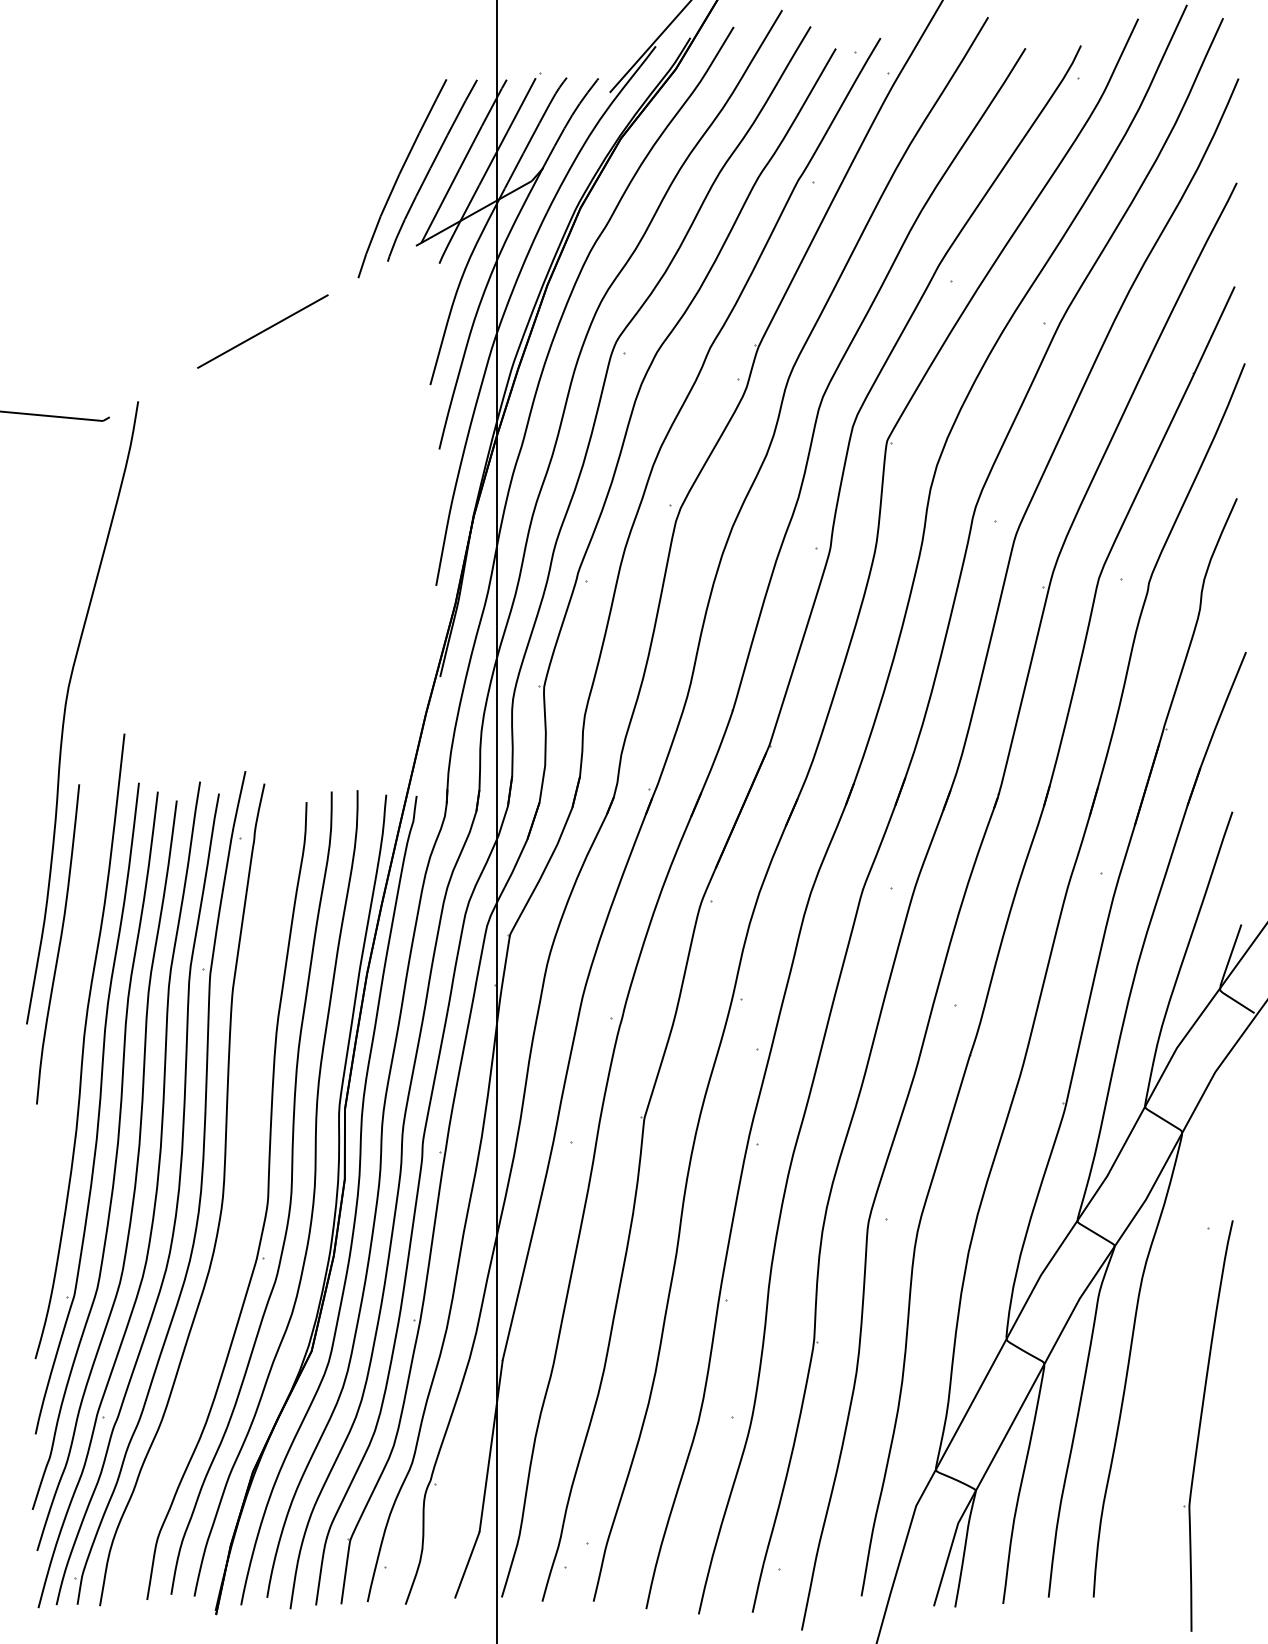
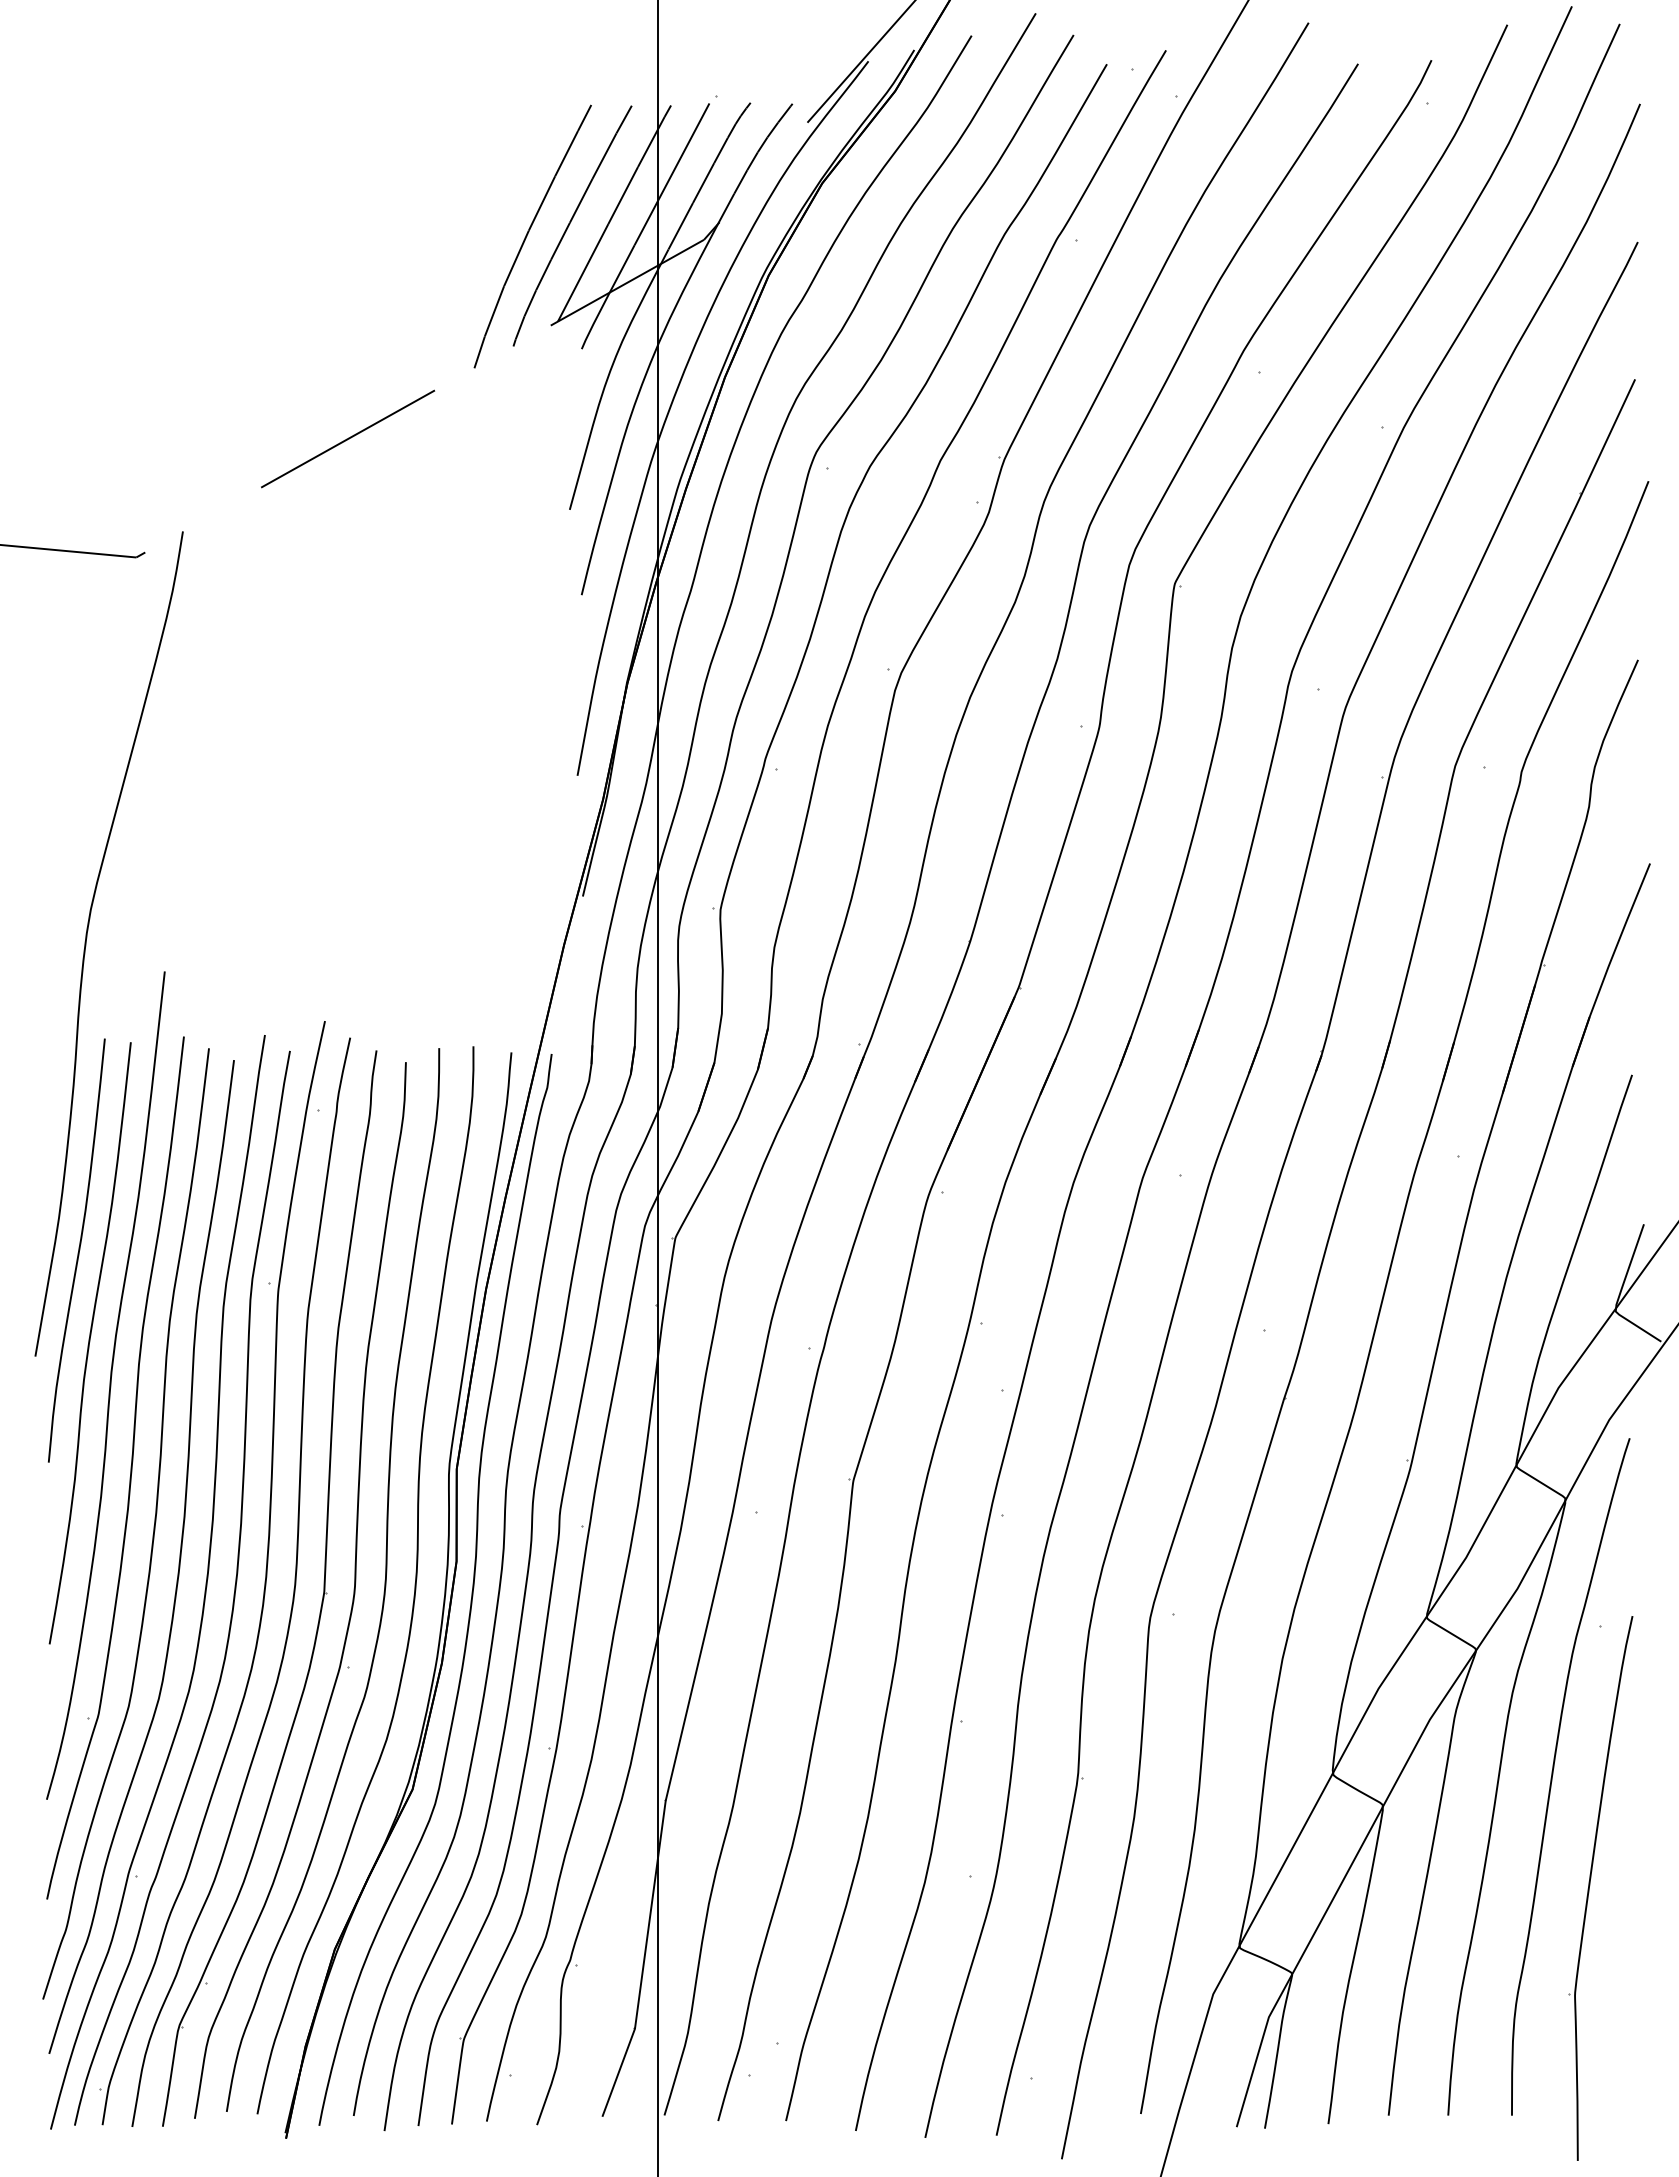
curve: (67, 1014) -> (89, 1343), added
part: (243, 1204) -> (322, 1595), added
curve: (1173, 1339) -> (1553, 1774), added

